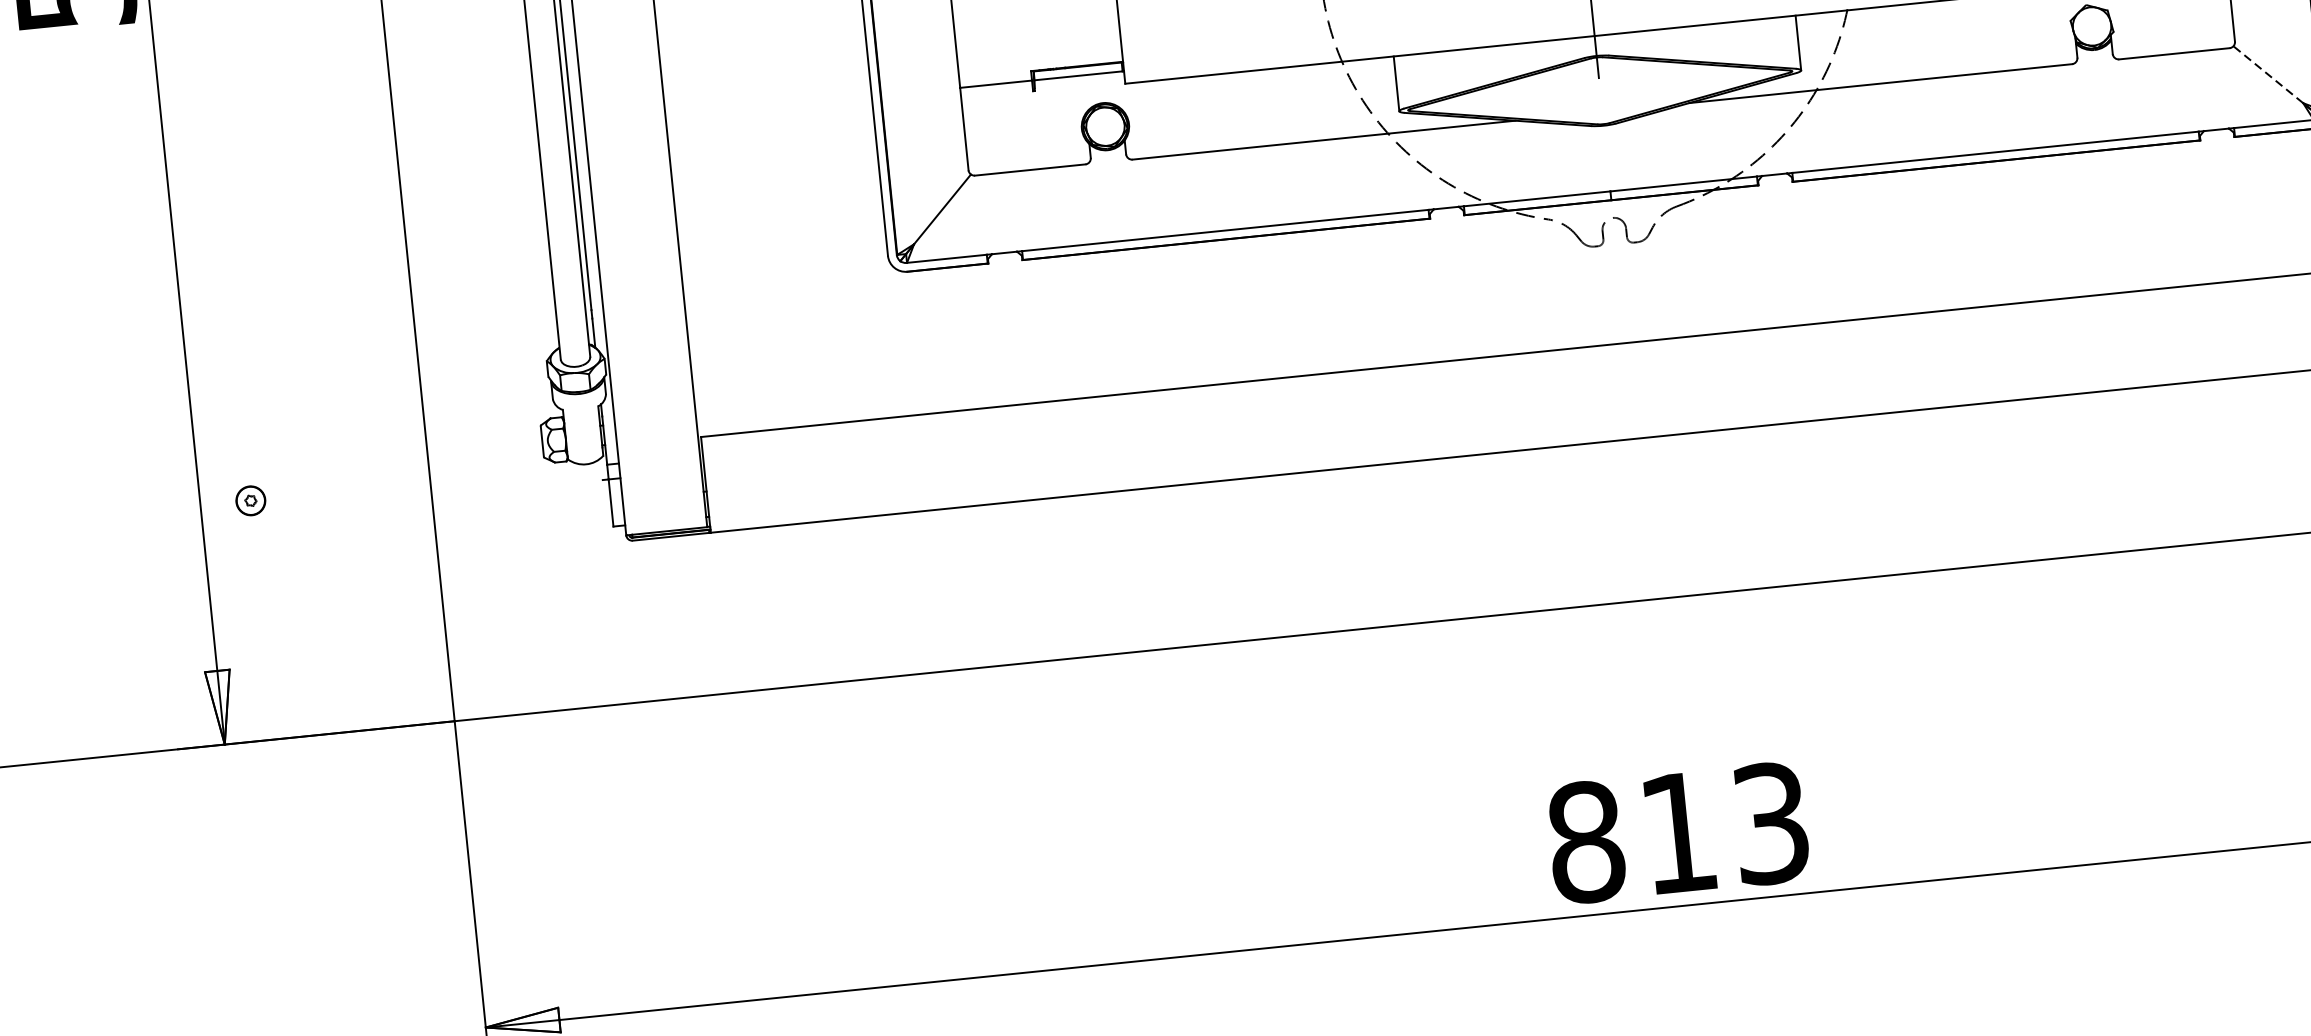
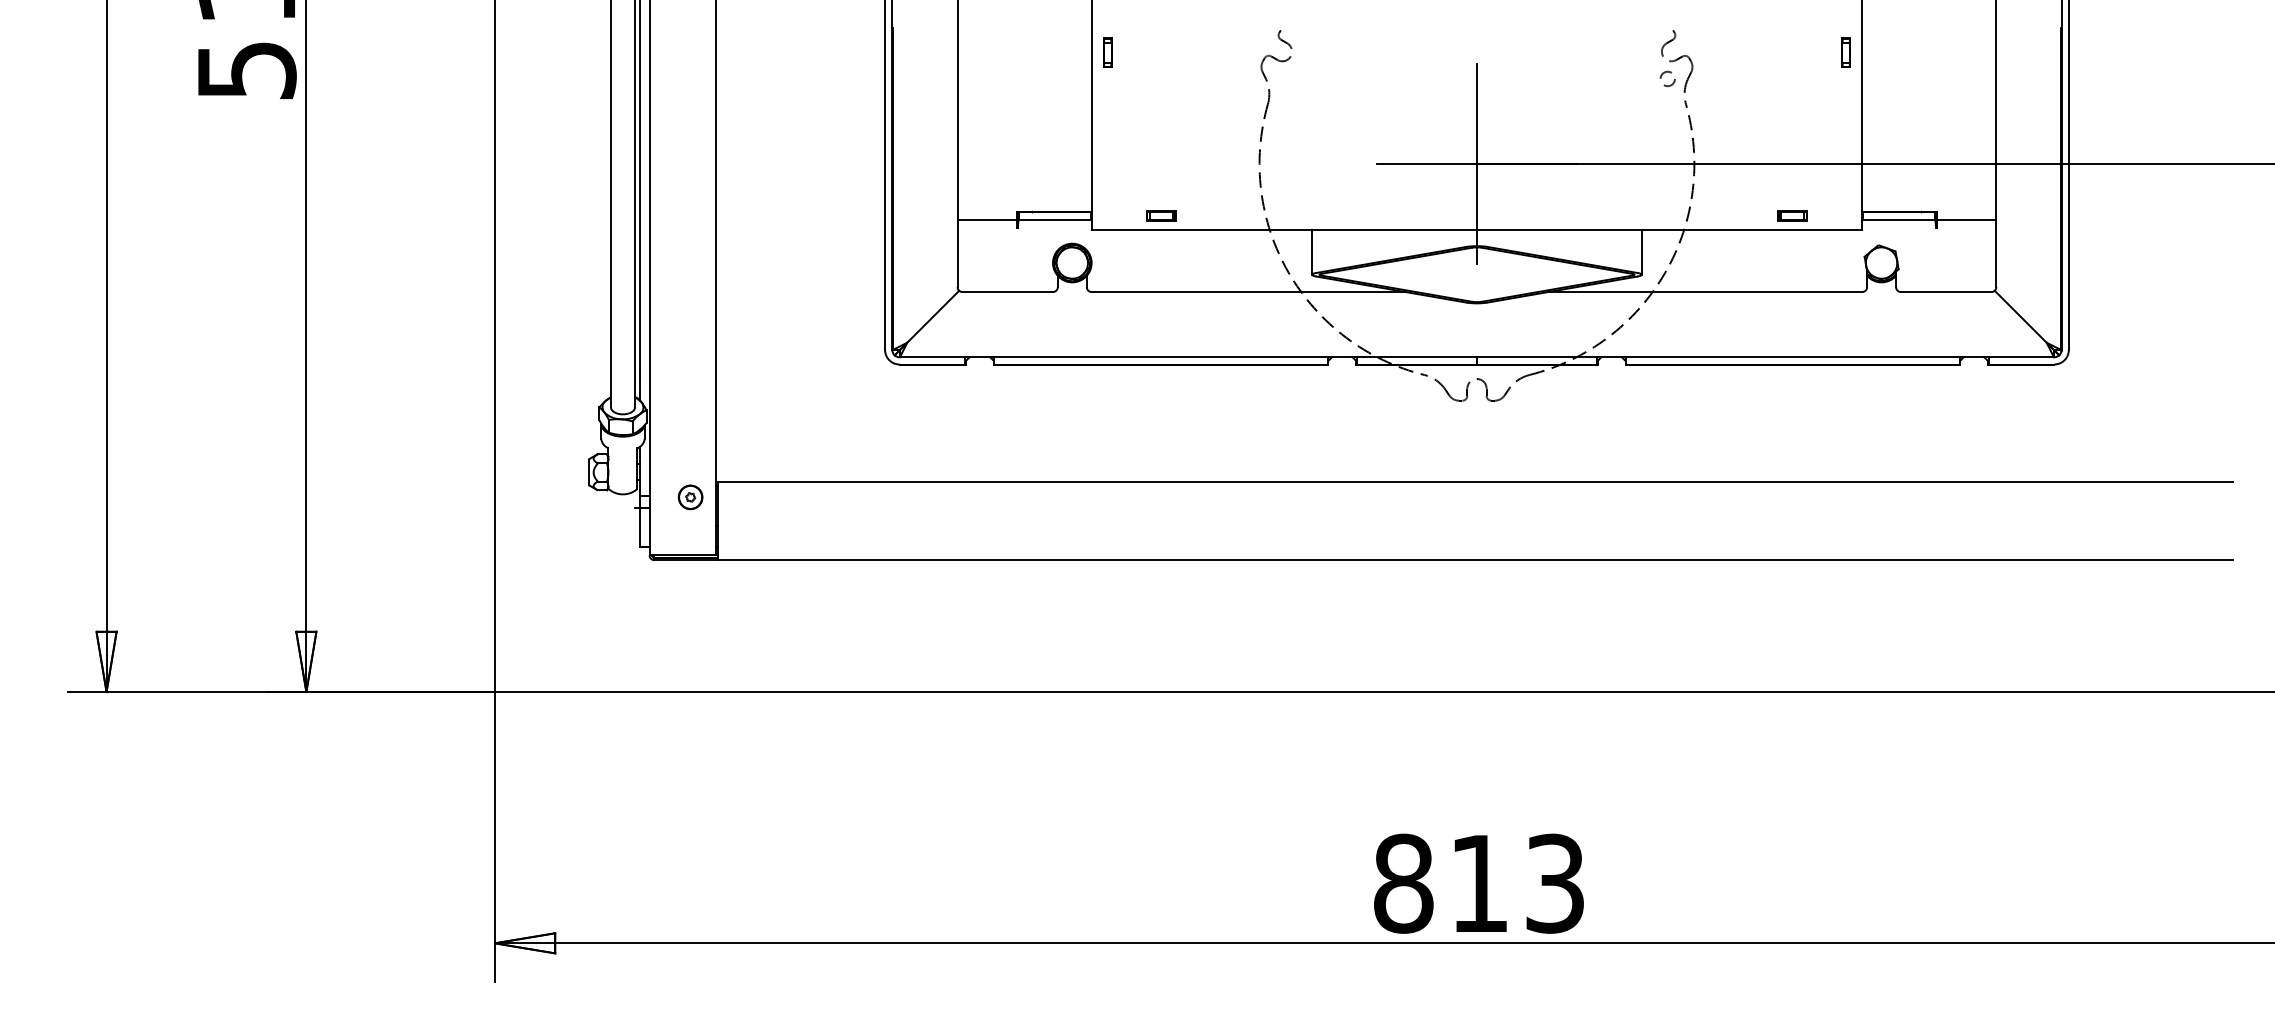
part: (1208, 57) -> (1161, 215), added
line: (2268, 74) -> (2020, 316), dashed -> solid
part: (250, 501) -> (690, 497), moved

